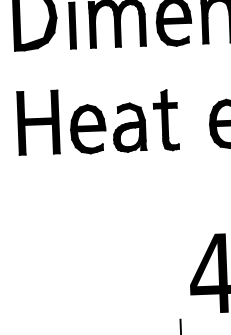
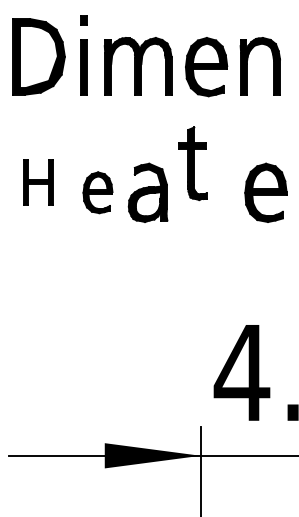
part: (166, 120) -> (192, 163), moved
part: (38, 122) -> (38, 182), size x0.6
part: (87, 128) -> (97, 192), size x0.7

